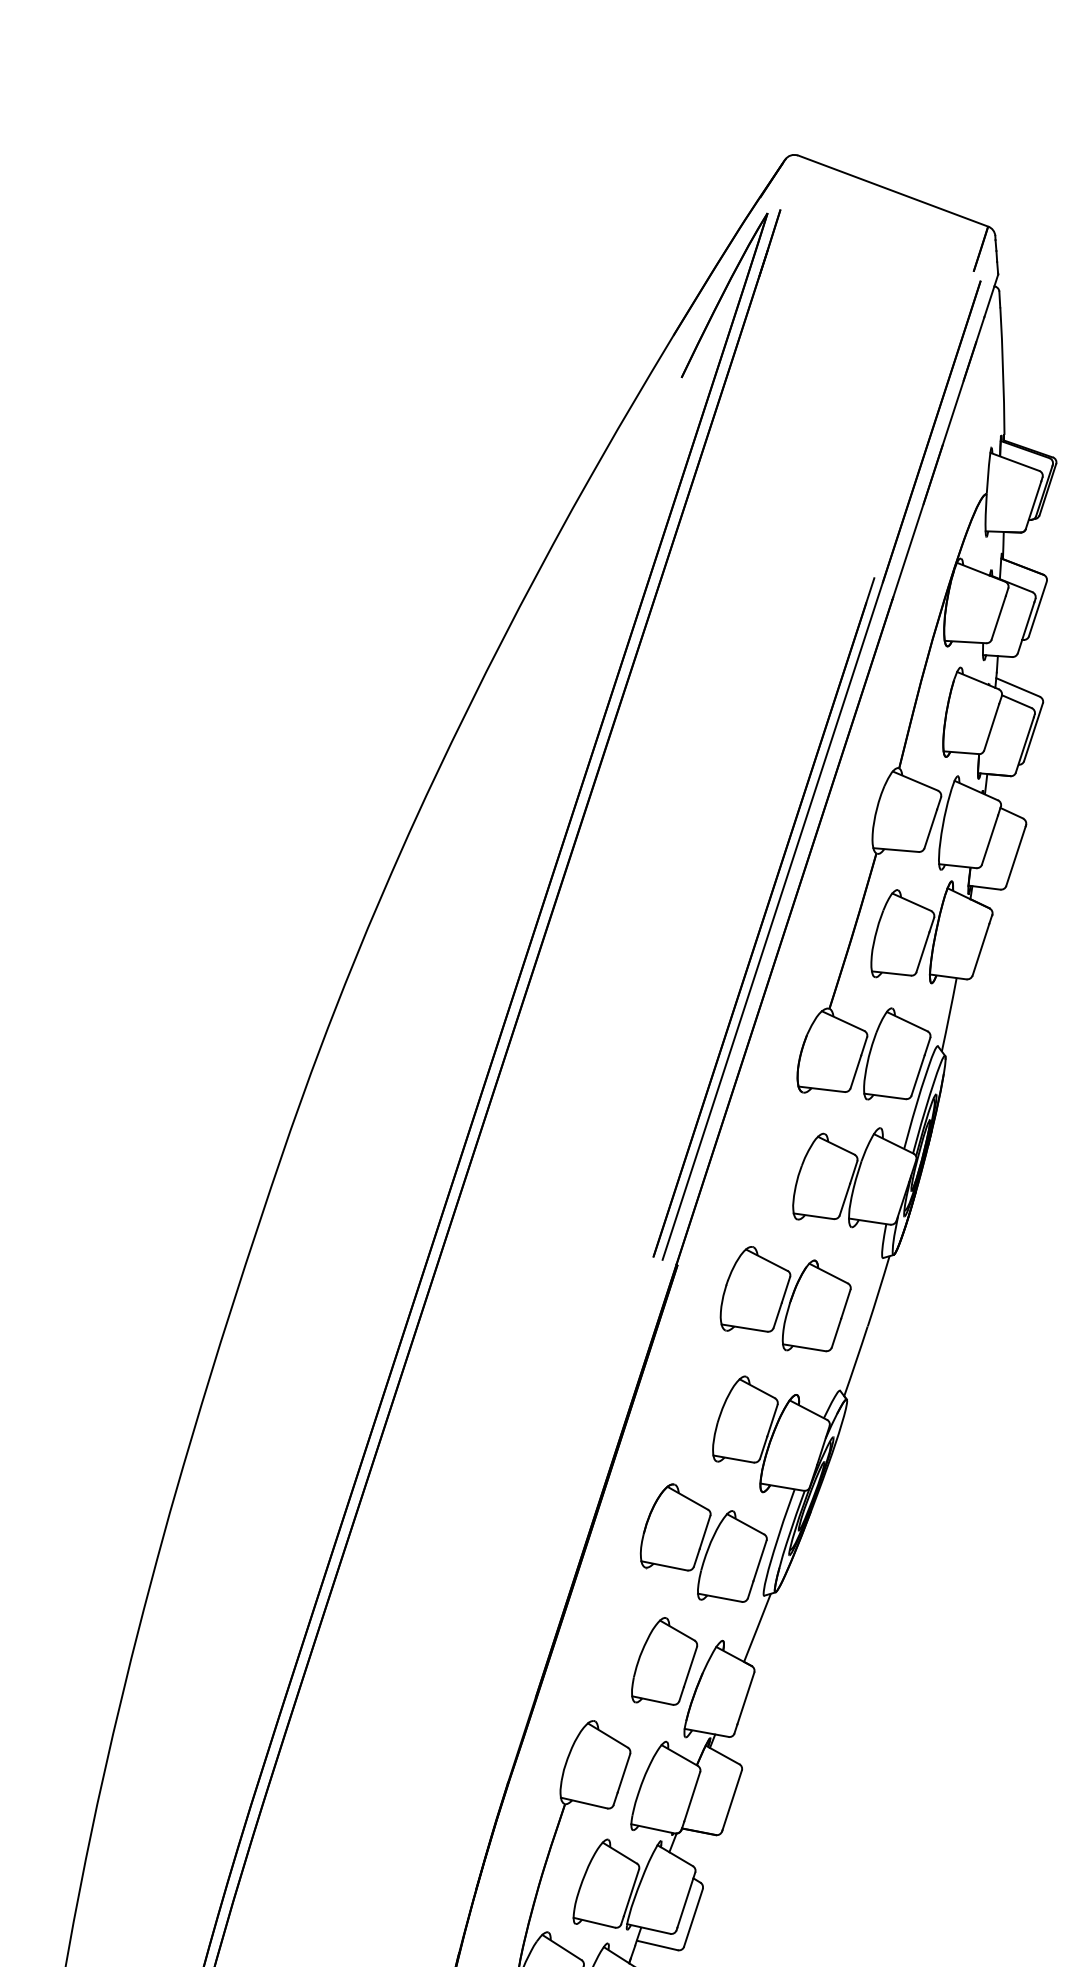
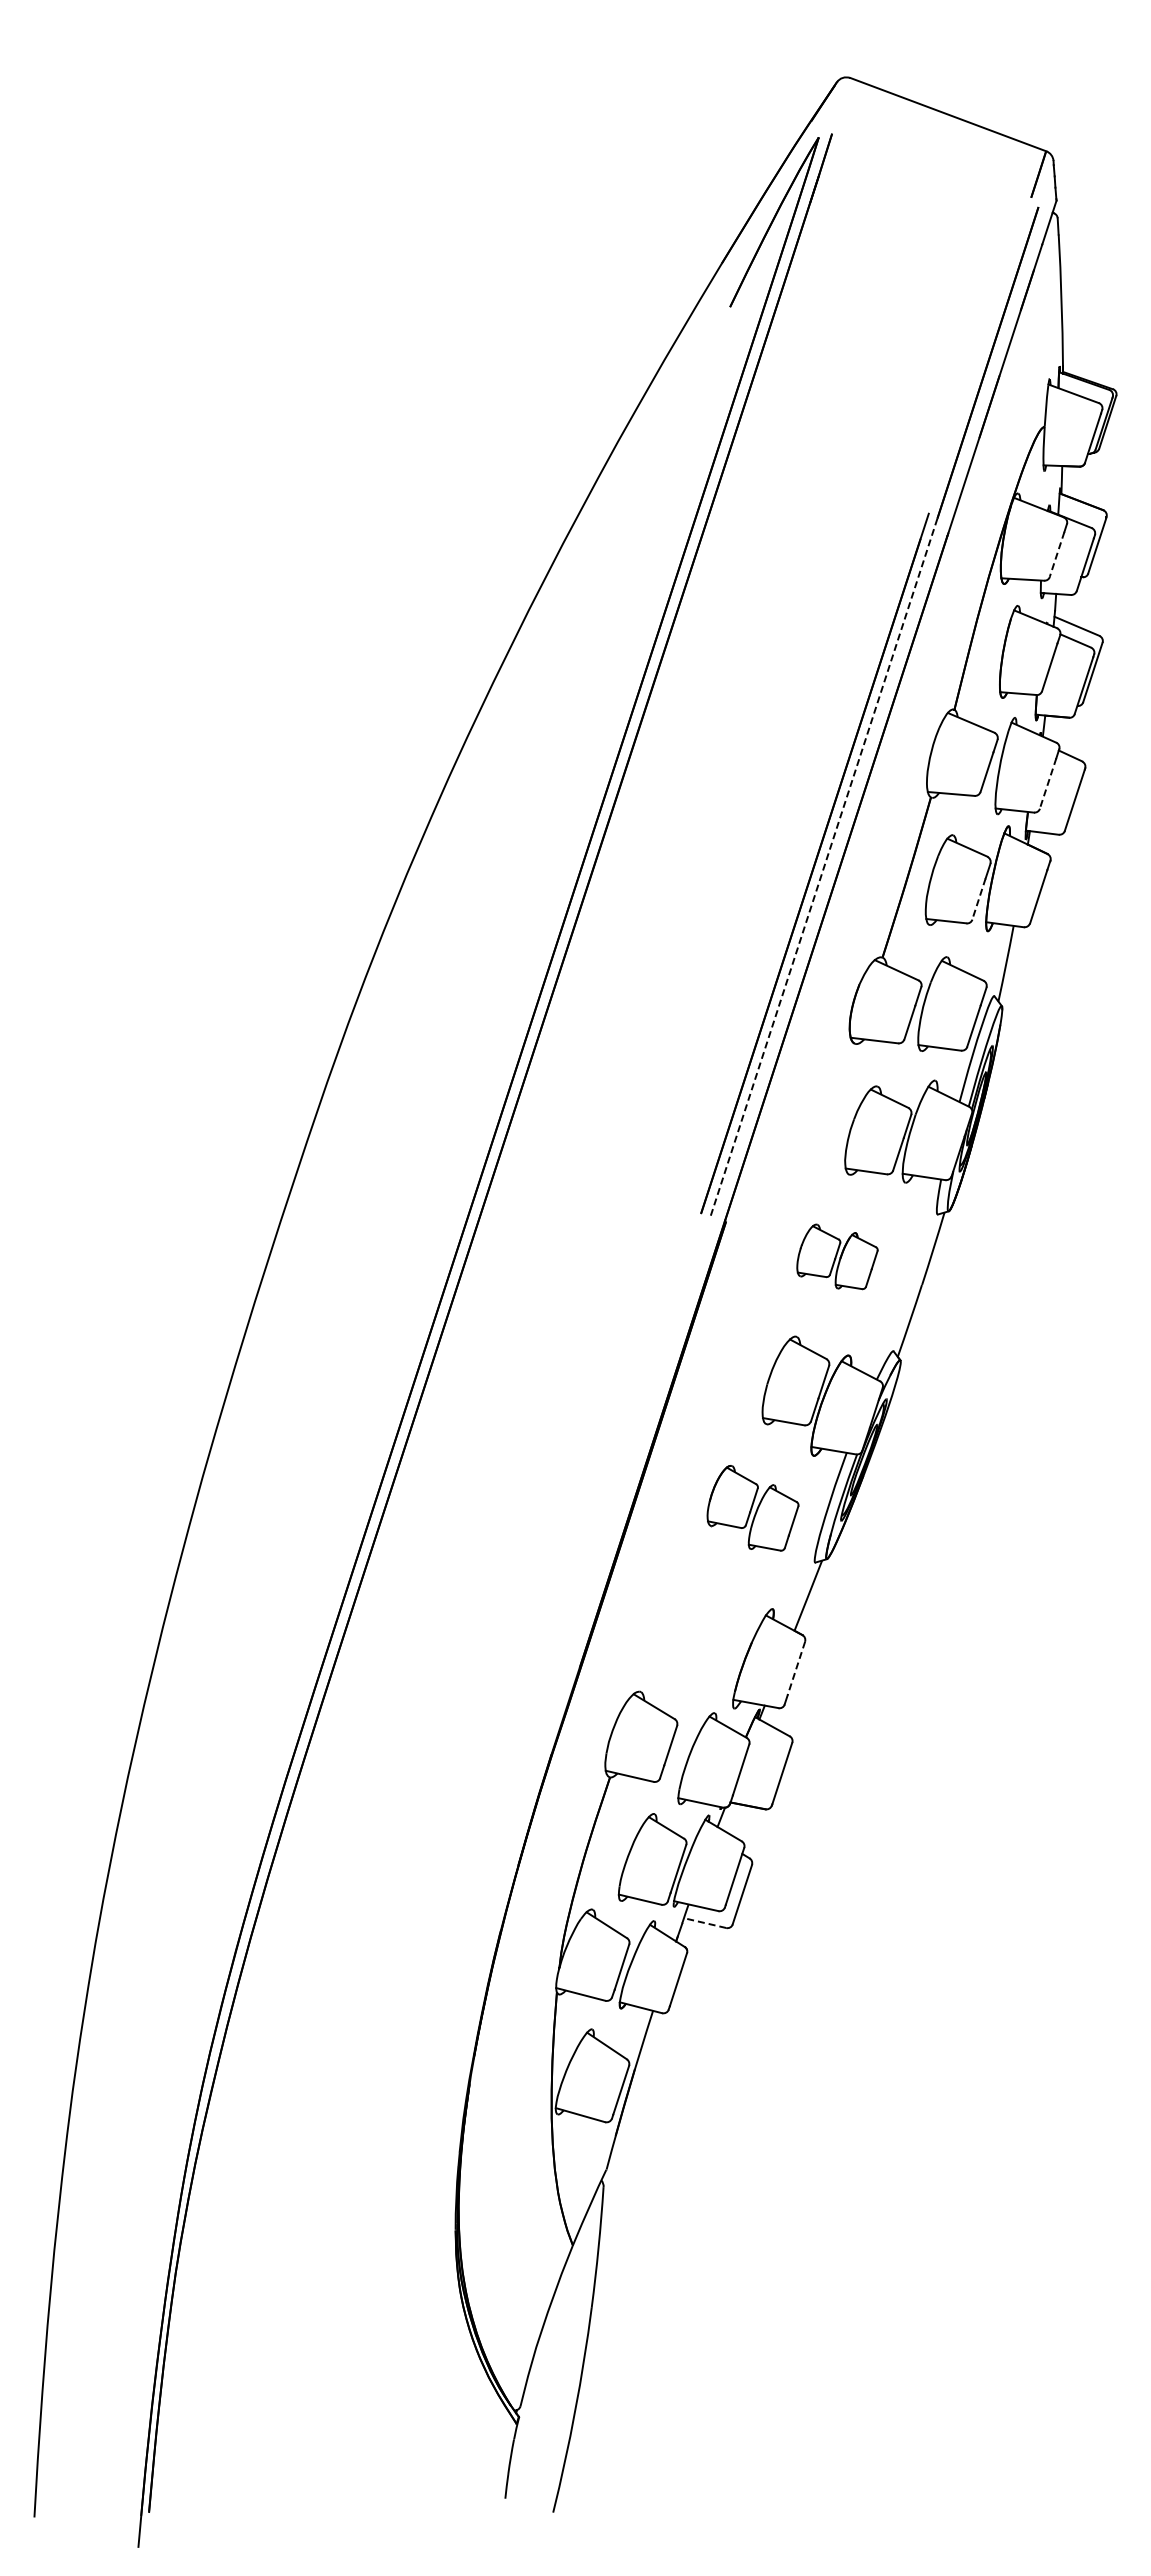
line: (999, 617) -> (1057, 554), solid -> dashed
line: (990, 839) -> (1048, 783), solid -> dashed
line: (773, 921) -> (824, 867), solid -> dashed
line: (922, 952) -> (978, 899), solid -> dashed
part: (785, 1298) -> (837, 1256), size x0.6
part: (703, 1542) -> (752, 1507), size x0.7
part: (664, 1661) -> (712, 1630), removed
line: (745, 1698) -> (796, 1668), solid -> dashed
line: (657, 1945) -> (705, 1923), solid -> dashed

